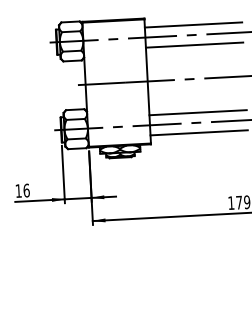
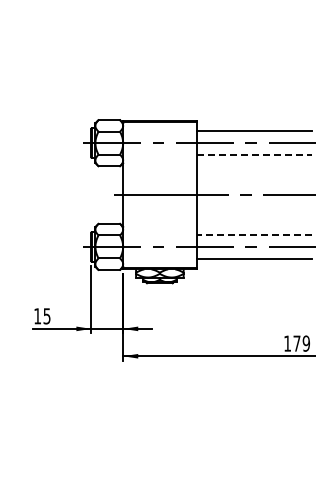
line: (194, 45) -> (254, 155), solid -> dashed
line: (197, 113) -> (253, 235), solid -> dashed
text: (26, 190) -> (46, 316), 16 -> 15

